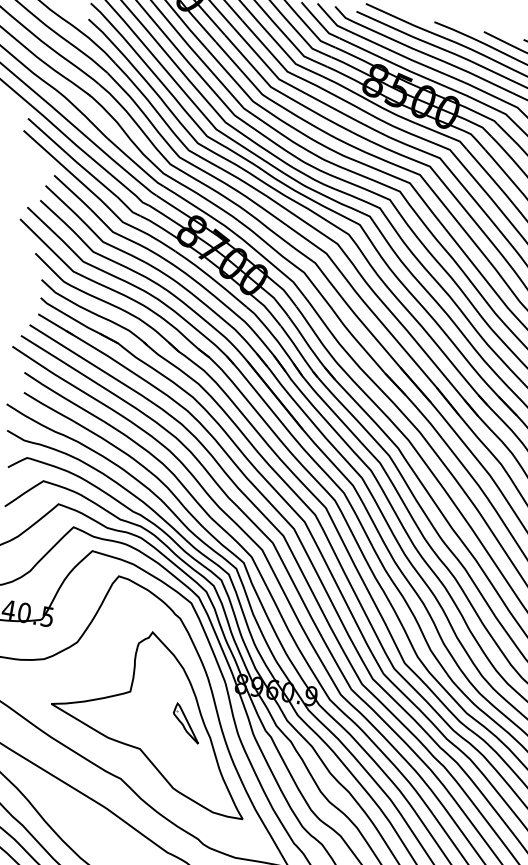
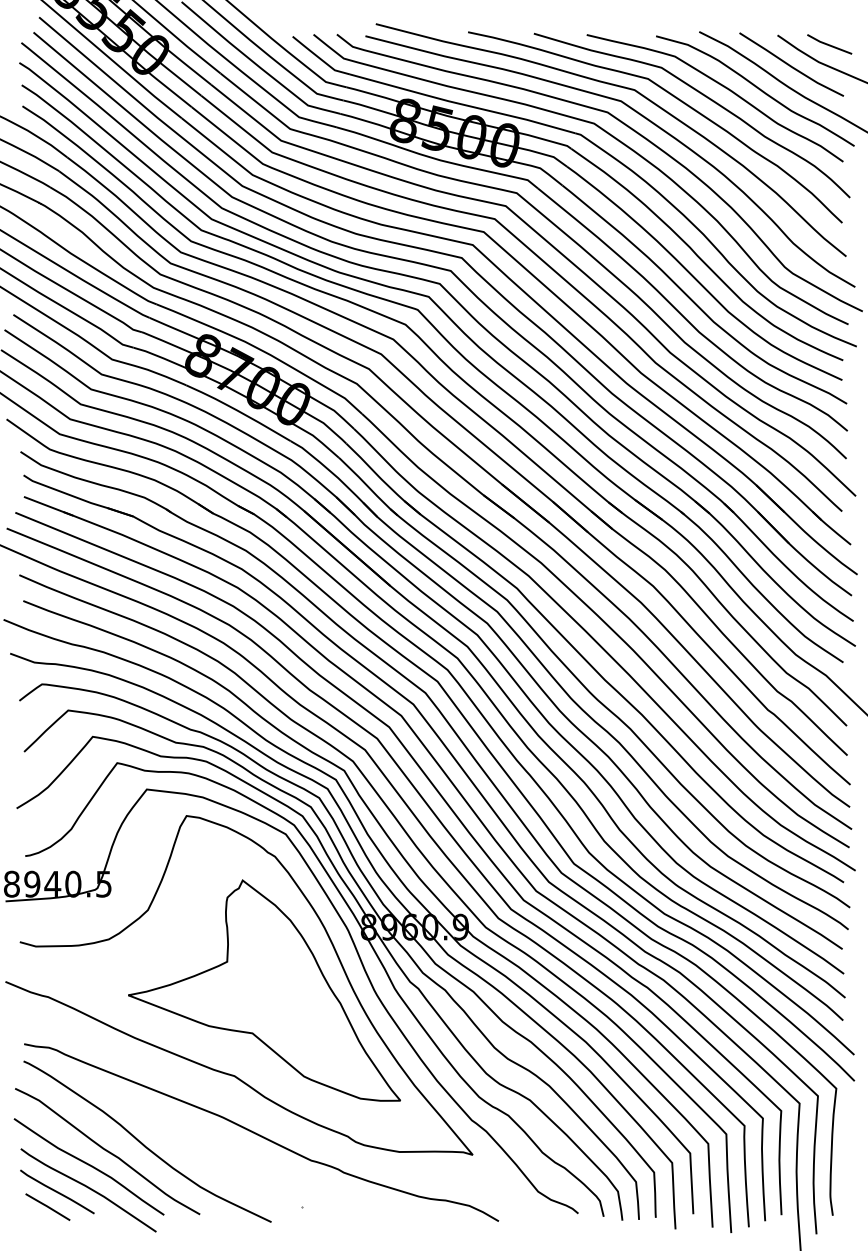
part: (186, 722) -> (306, 989), removed

